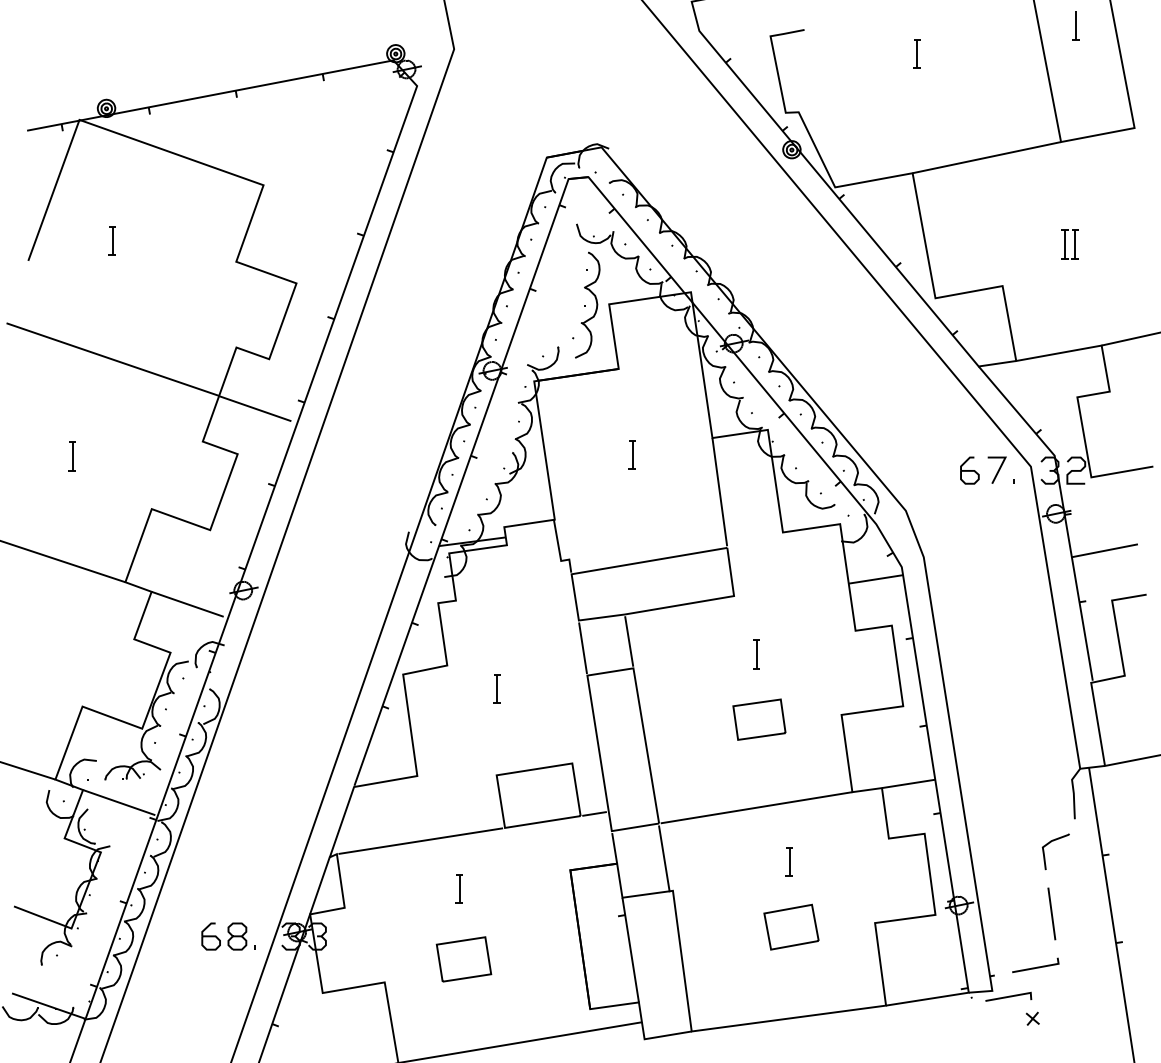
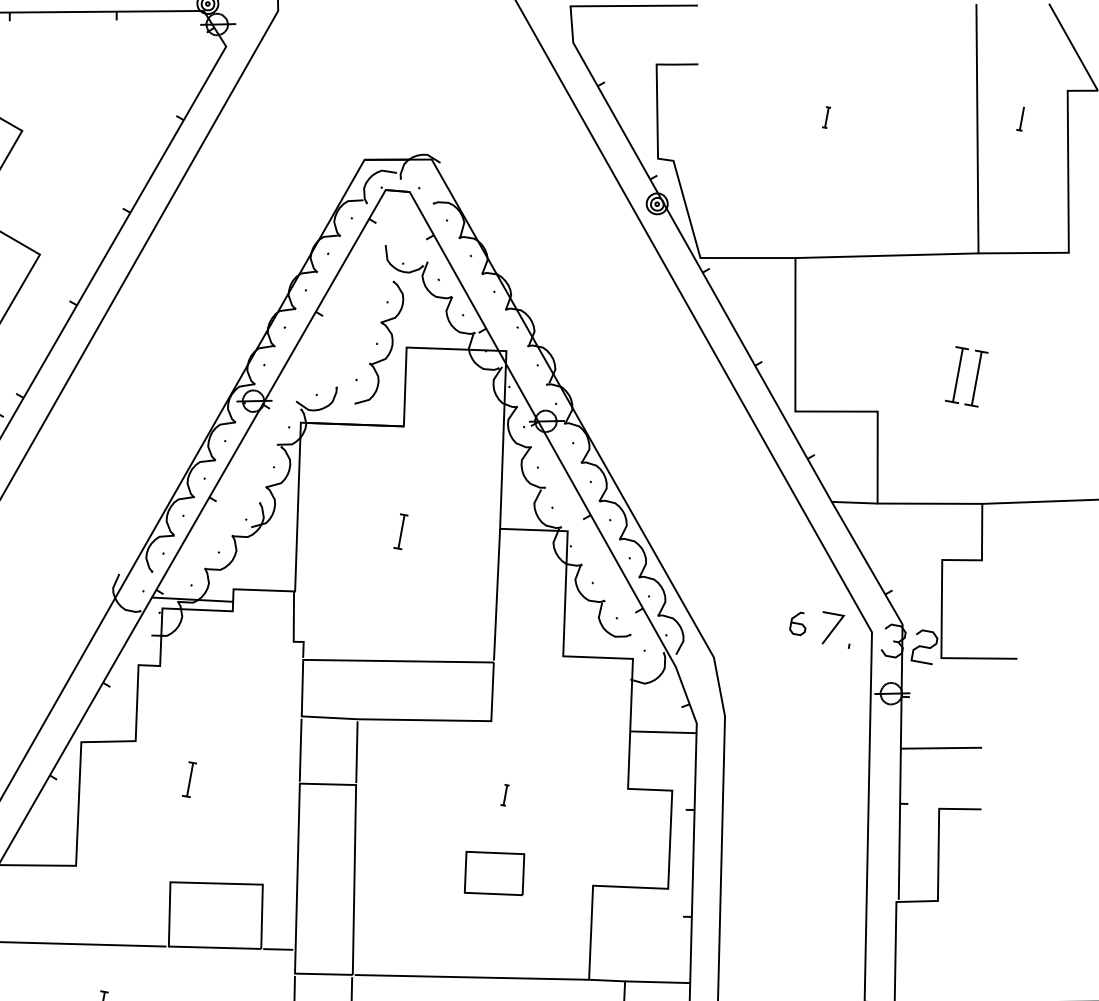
part: (1075, 25) -> (1021, 118), size x0.7
part: (916, 53) -> (826, 116), size x0.6
part: (1069, 244) -> (966, 376), size x1.6
part: (969, 470) -> (798, 623), size x0.7
part: (756, 654) -> (505, 795), size x0.6

